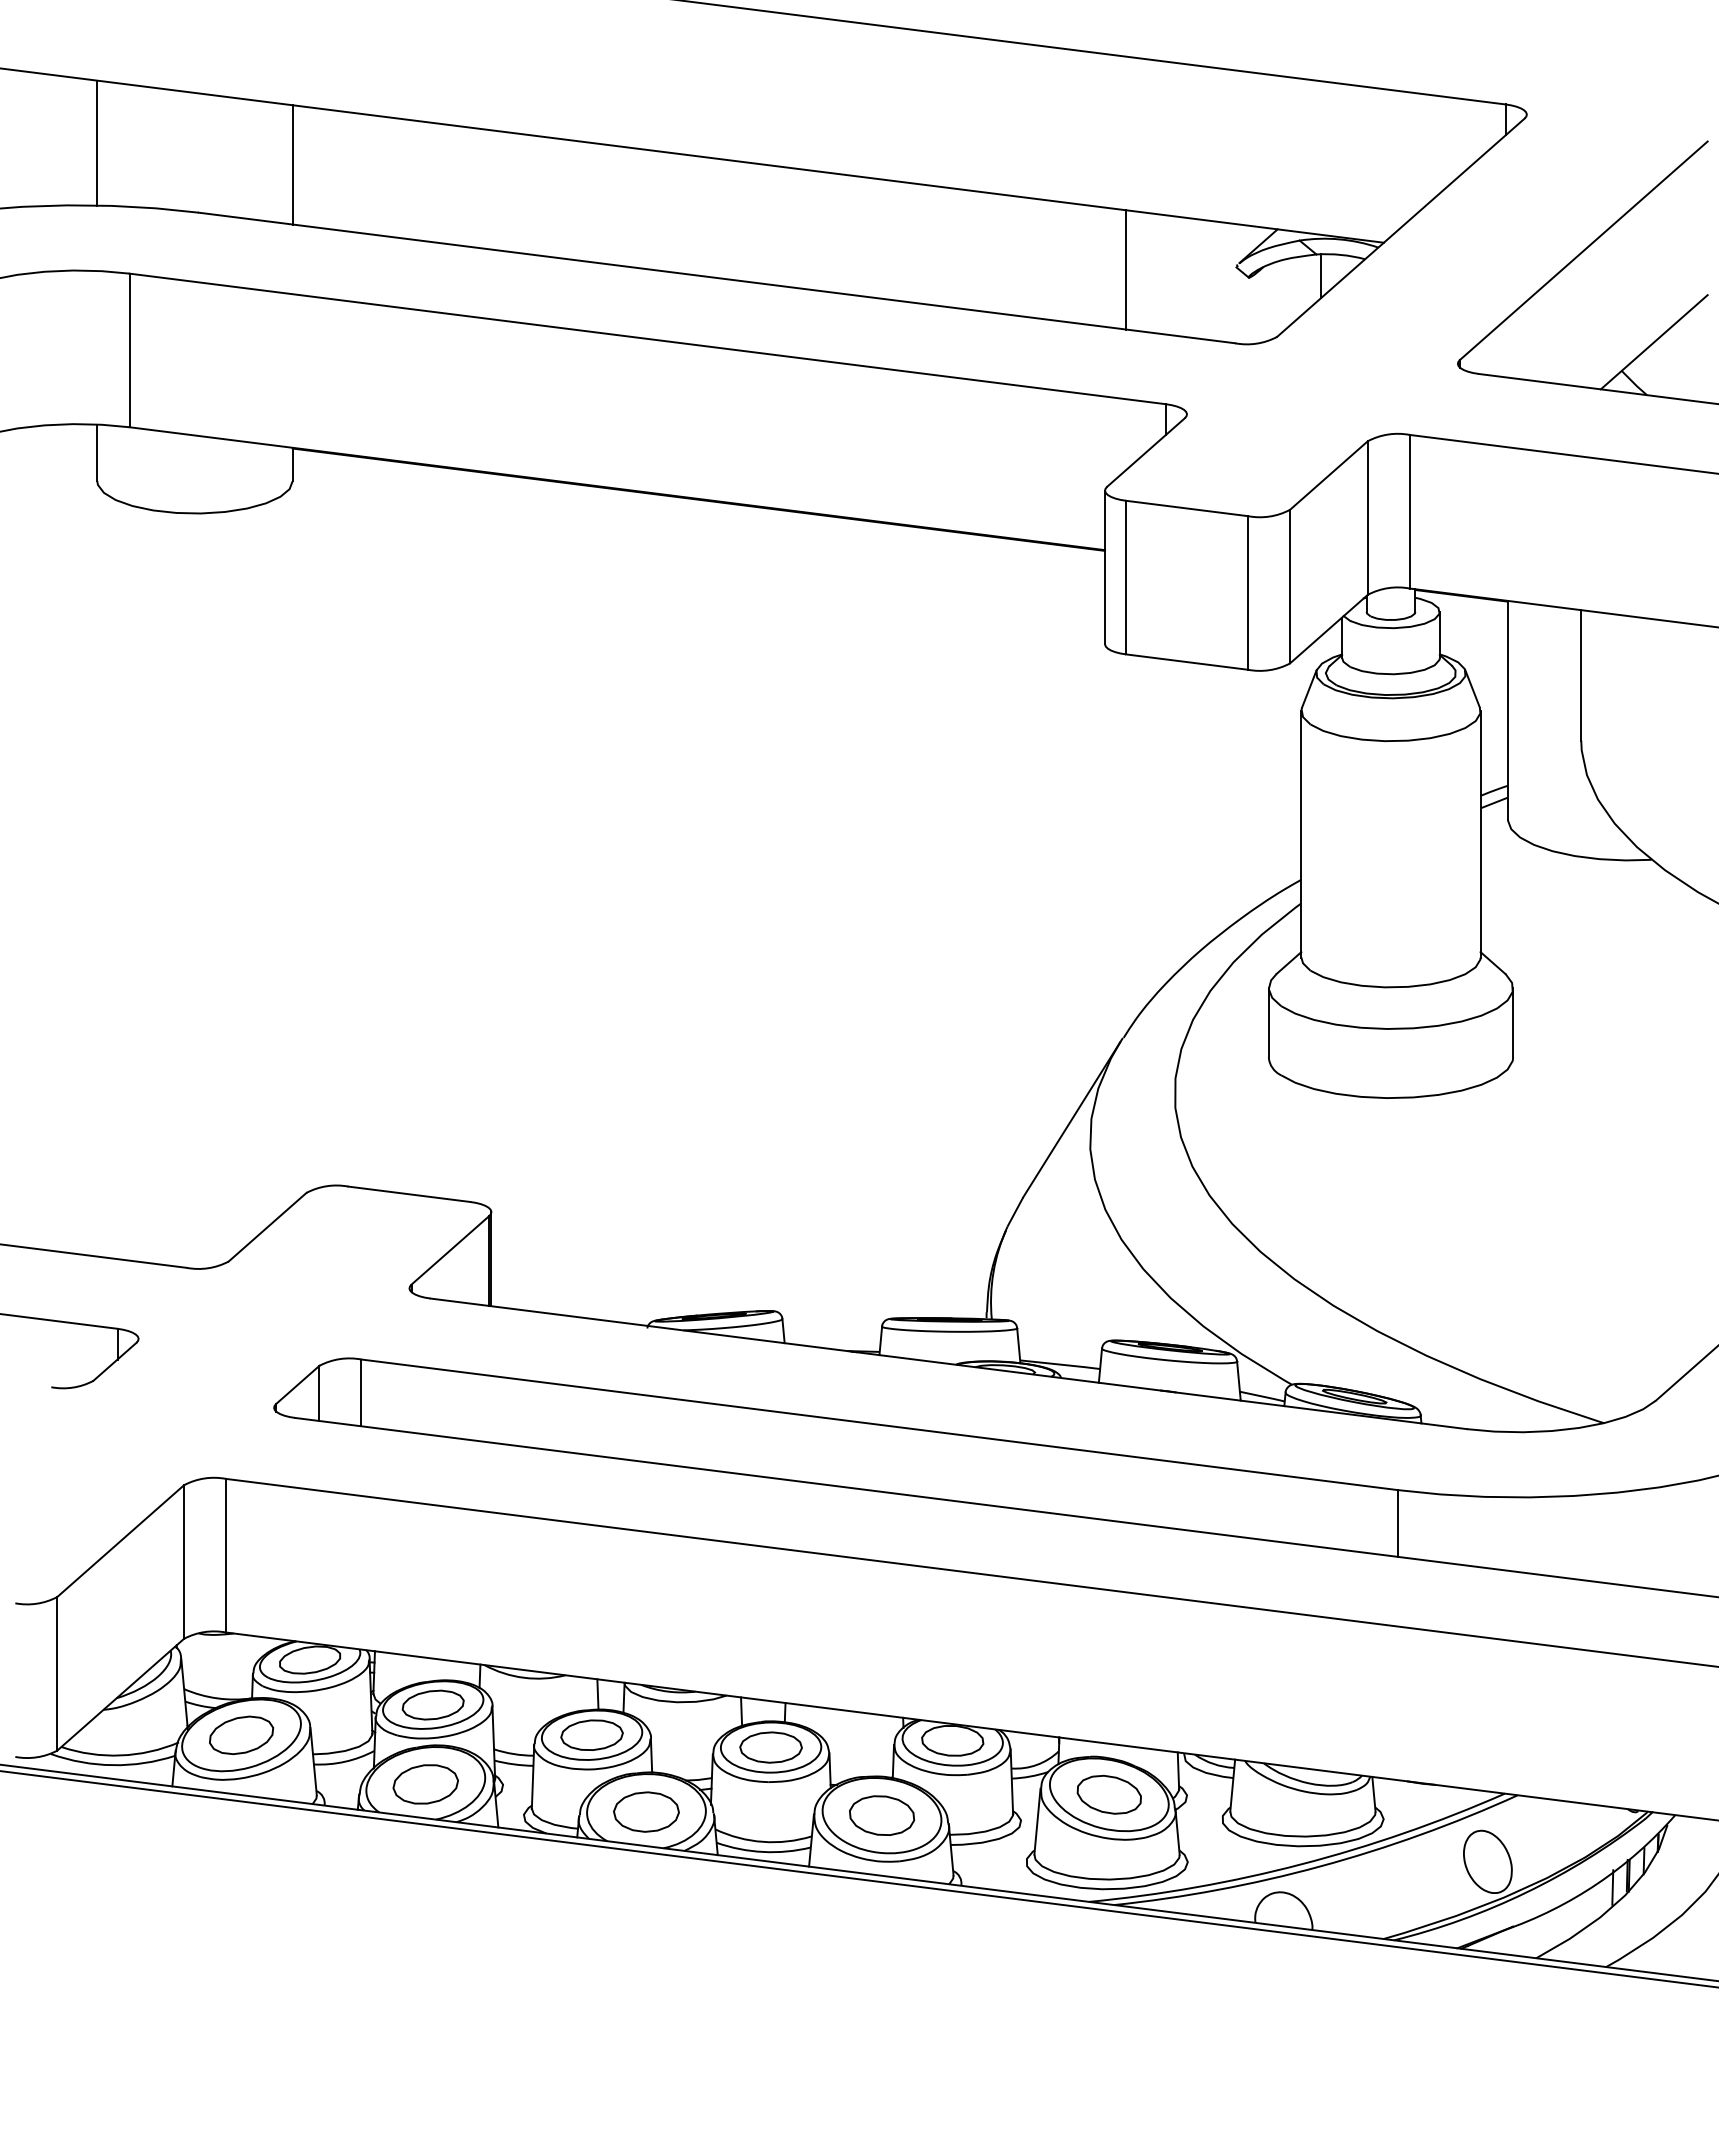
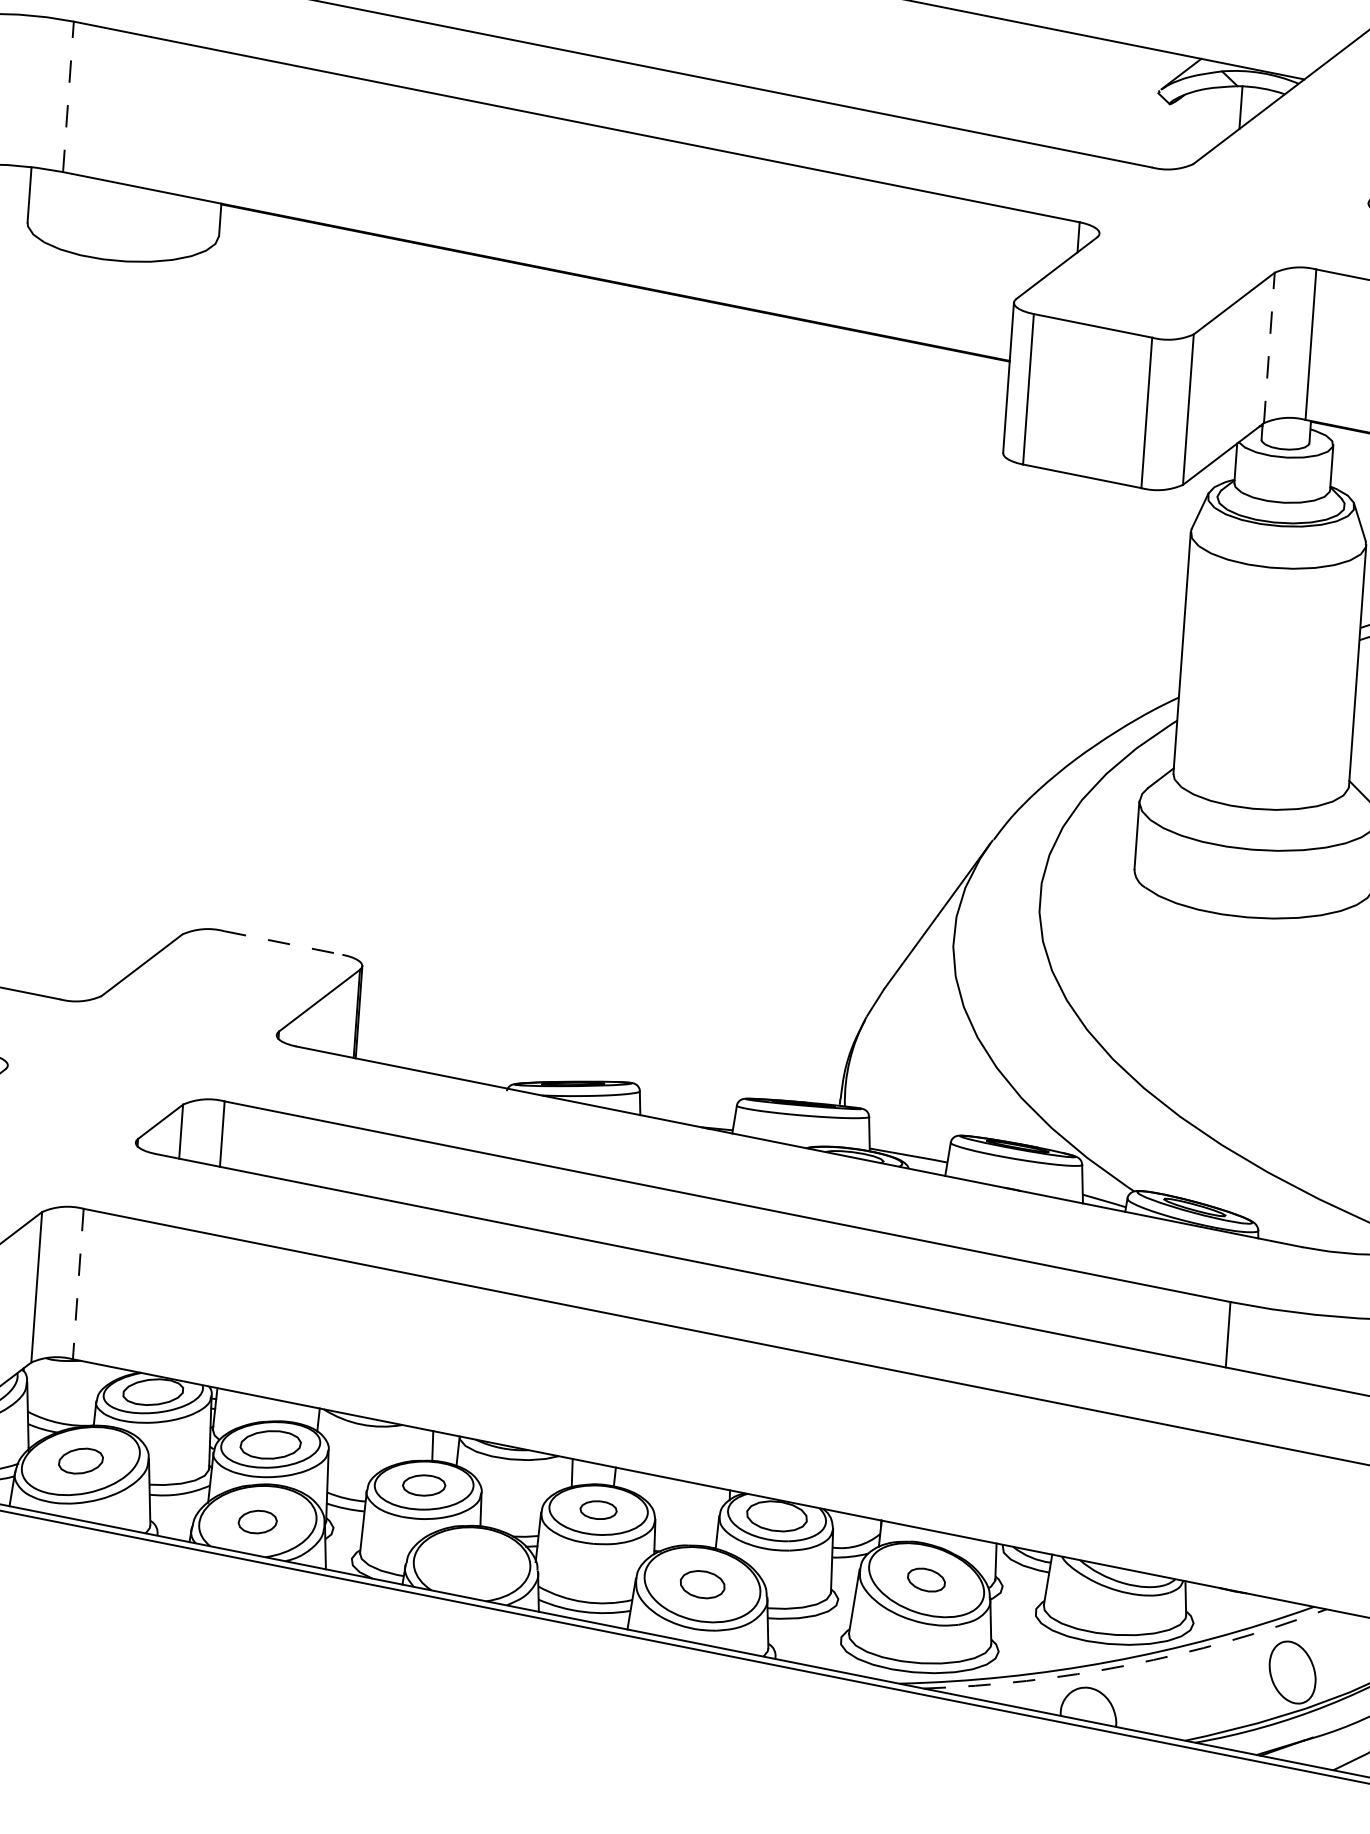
line: (1125, 269) -> (1049, 87), removed
line: (129, 350) -> (68, 96), solid -> dashed
line: (1367, 518) -> (1269, 348), solid -> dashed
line: (409, 1194) -> (283, 943), solid -> dashed
line: (226, 1555) -> (78, 1283), solid -> dashed
part: (591, 1734) -> (423, 1484), size x0.7
part: (241, 1735) -> (80, 1461), size x0.7
part: (770, 1747) -> (598, 1510), size x0.6
part: (425, 1784) -> (257, 1522), size x0.6
part: (1108, 1794) -> (925, 1579), size x0.6
part: (646, 1811) -> (472, 1564), removed
part: (882, 1815) -> (702, 1584), size x0.7
arc: (1320, 1866) -> (1128, 1665), solid -> dashed

